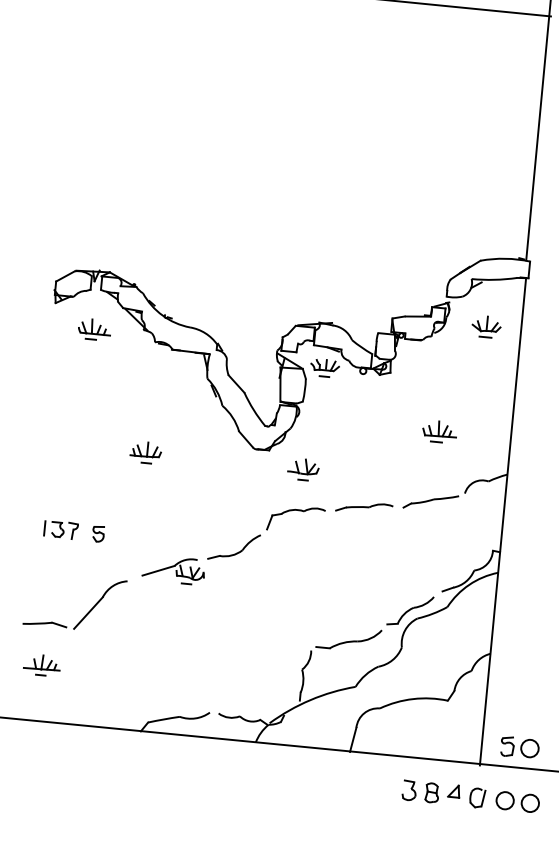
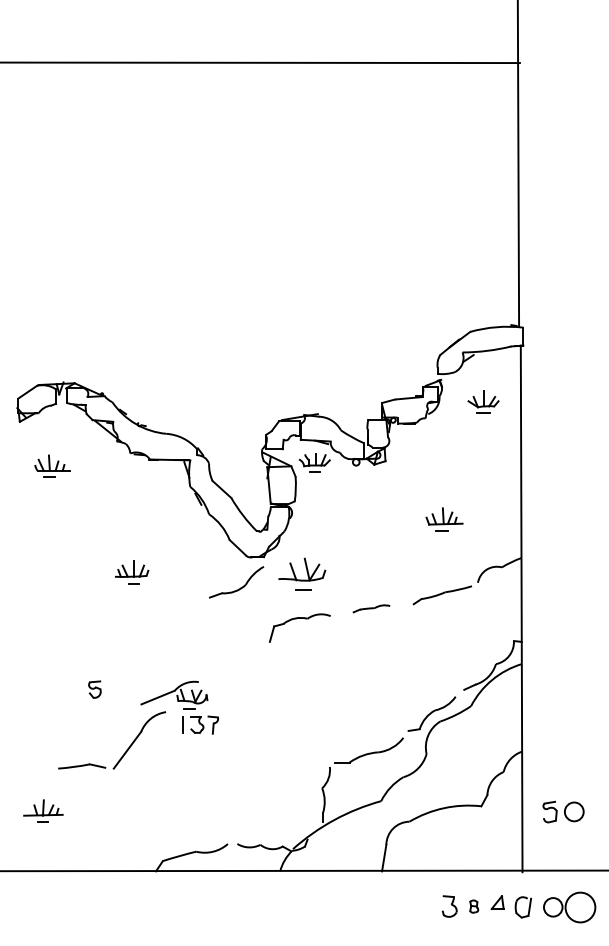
part: (94, 329) -> (52, 465), moved
part: (303, 469) -> (302, 573), size x1.4
part: (364, 507) -> (371, 608), size x0.6
part: (61, 529) -> (200, 724), moved
part: (98, 533) -> (94, 689), moved
part: (235, 553) -> (238, 588), moved
part: (87, 612) -> (126, 749), moved
part: (519, 747) -> (563, 811), moved
part: (431, 792) -> (473, 906), size x0.6
circle: (530, 803) -> (580, 907), size x1.6

